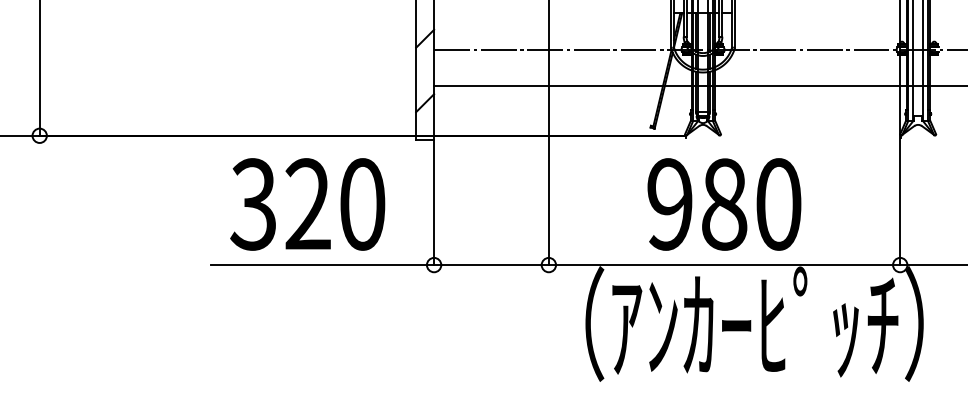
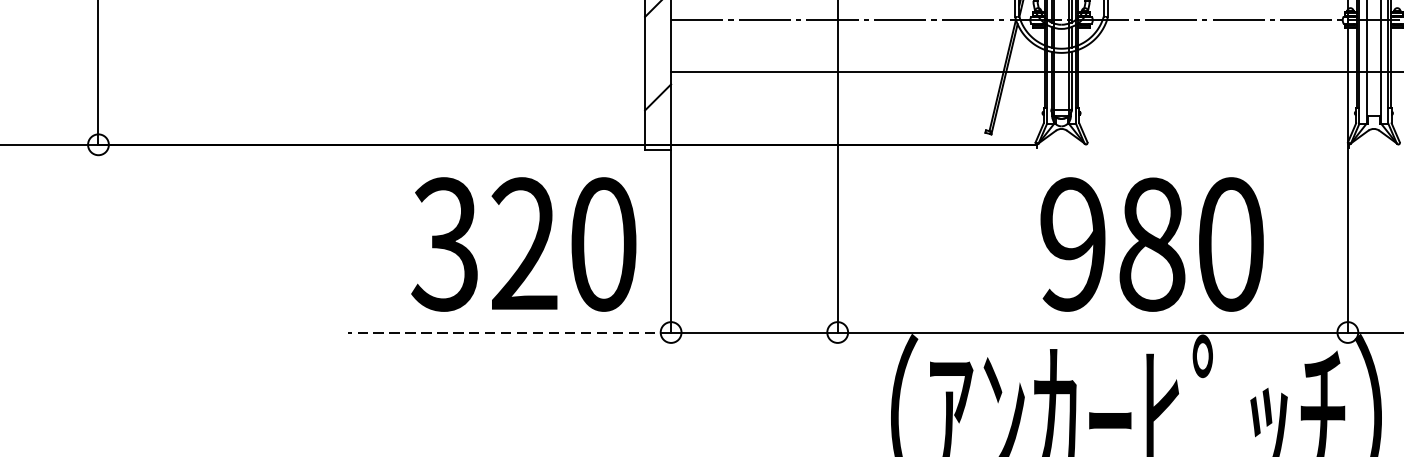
text: (307, 204) -> (523, 244), moved
text: (724, 204) -> (1152, 244), moved
line: (322, 265) -> (509, 333), solid -> dashed

